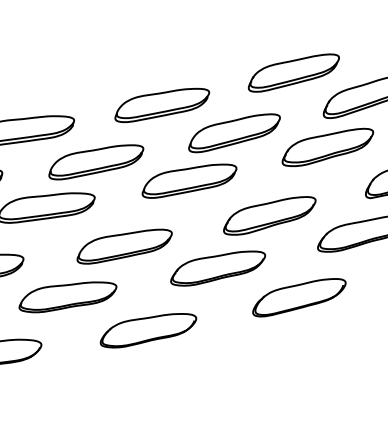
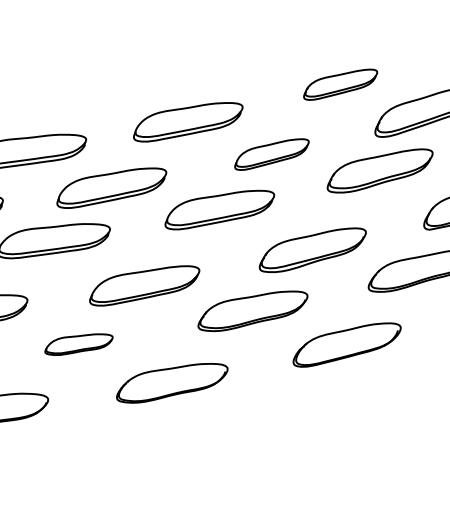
part: (293, 72) -> (340, 84), size x0.7
part: (234, 133) -> (271, 154), size x0.7
part: (67, 297) -> (78, 344), size x0.6

